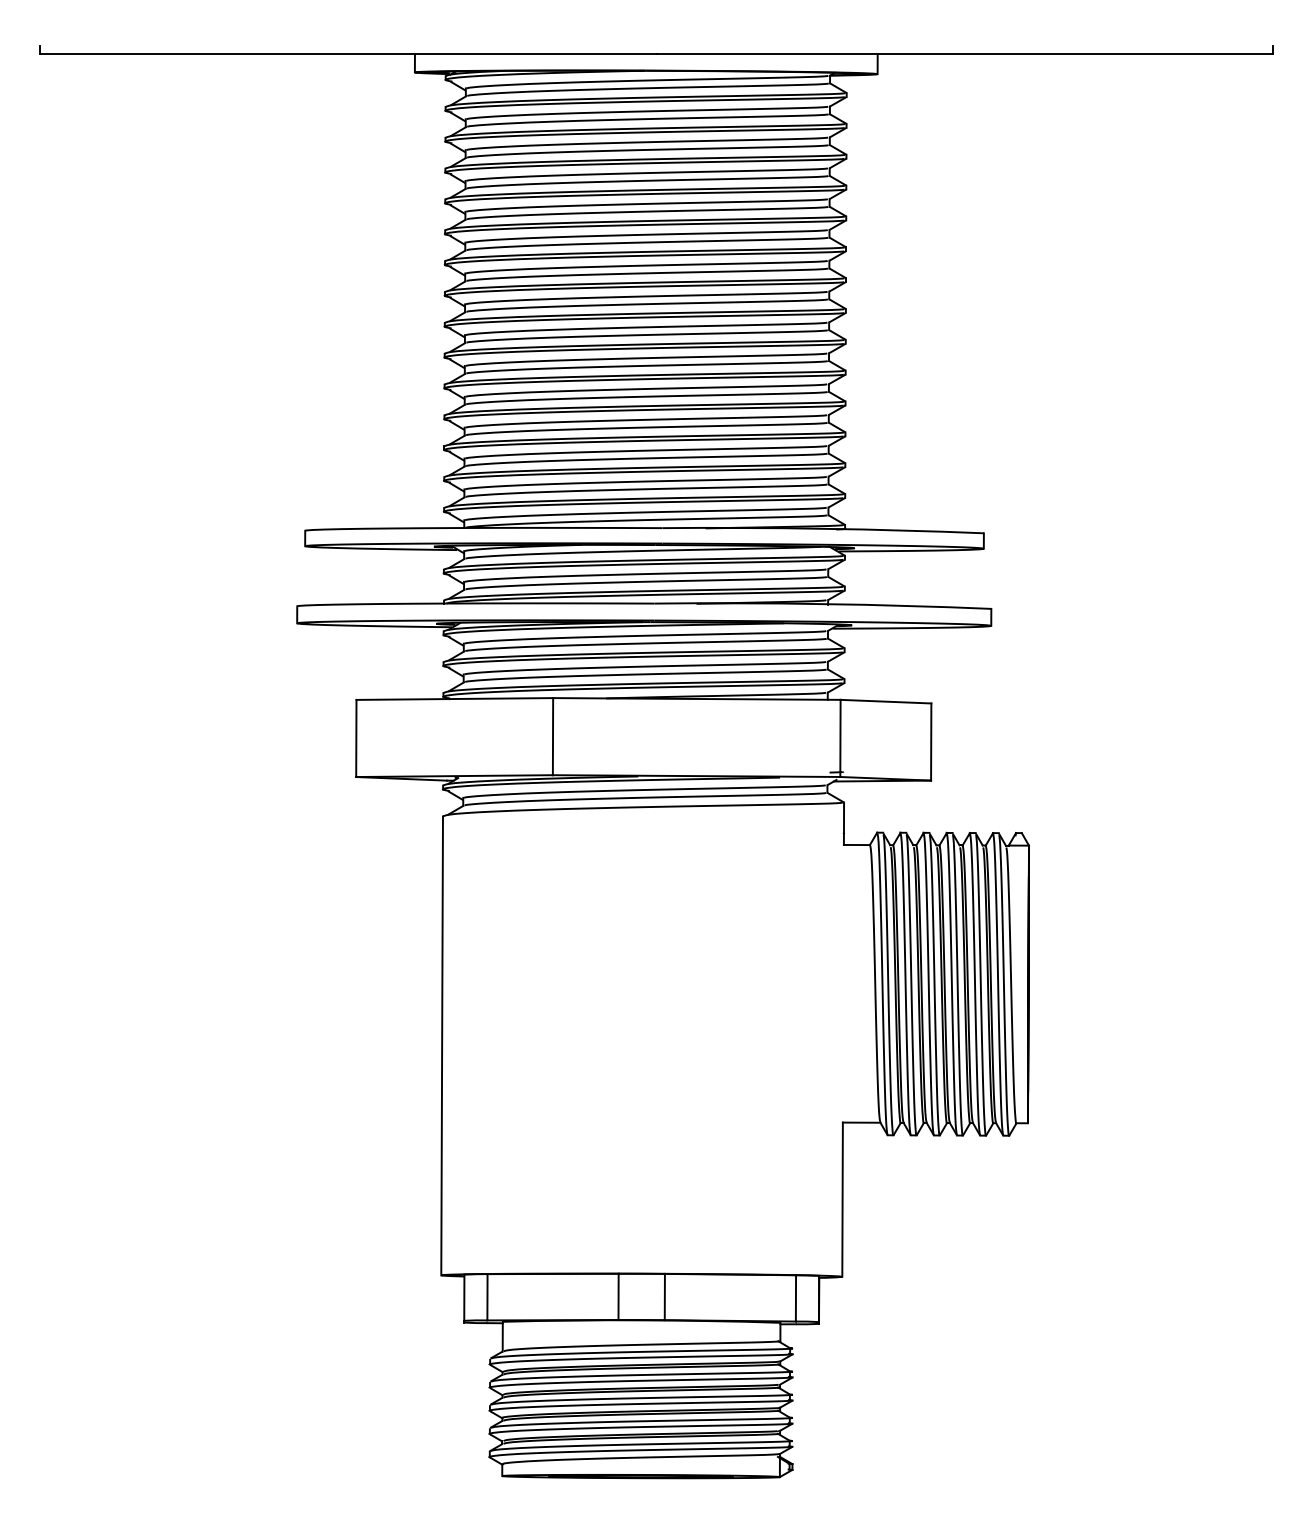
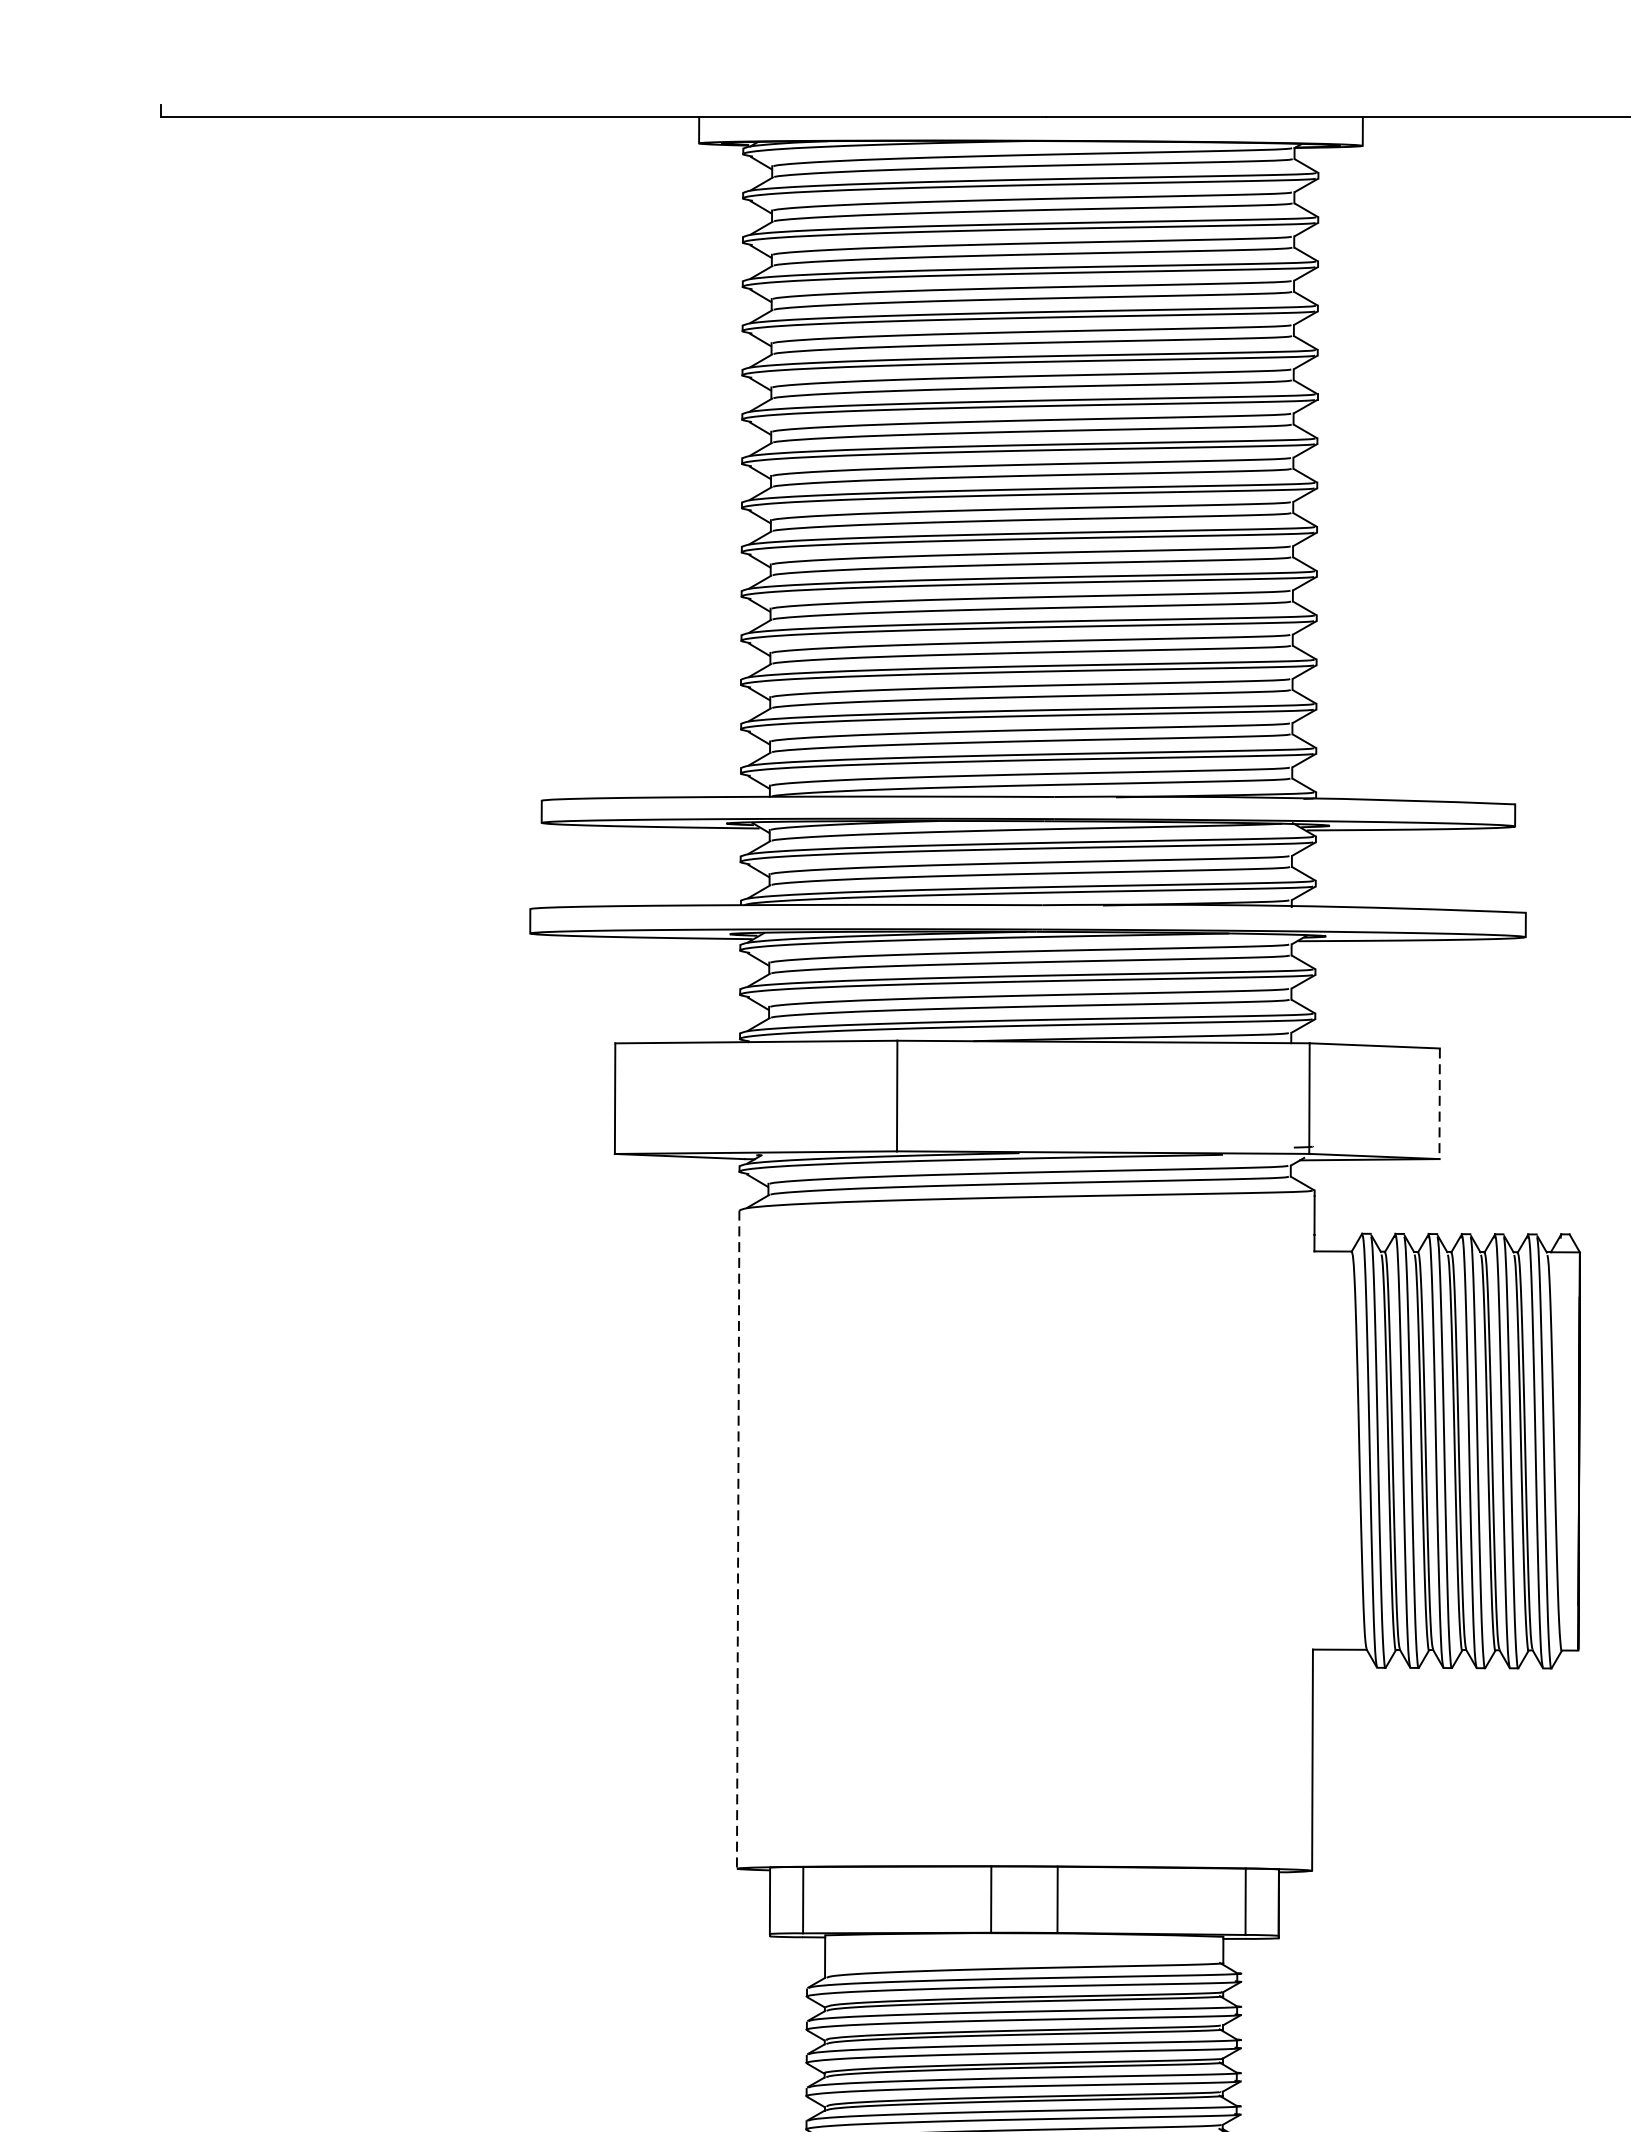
line: (931, 742) -> (1440, 1104), solid -> dashed
line: (442, 1046) -> (738, 1540), solid -> dashed

